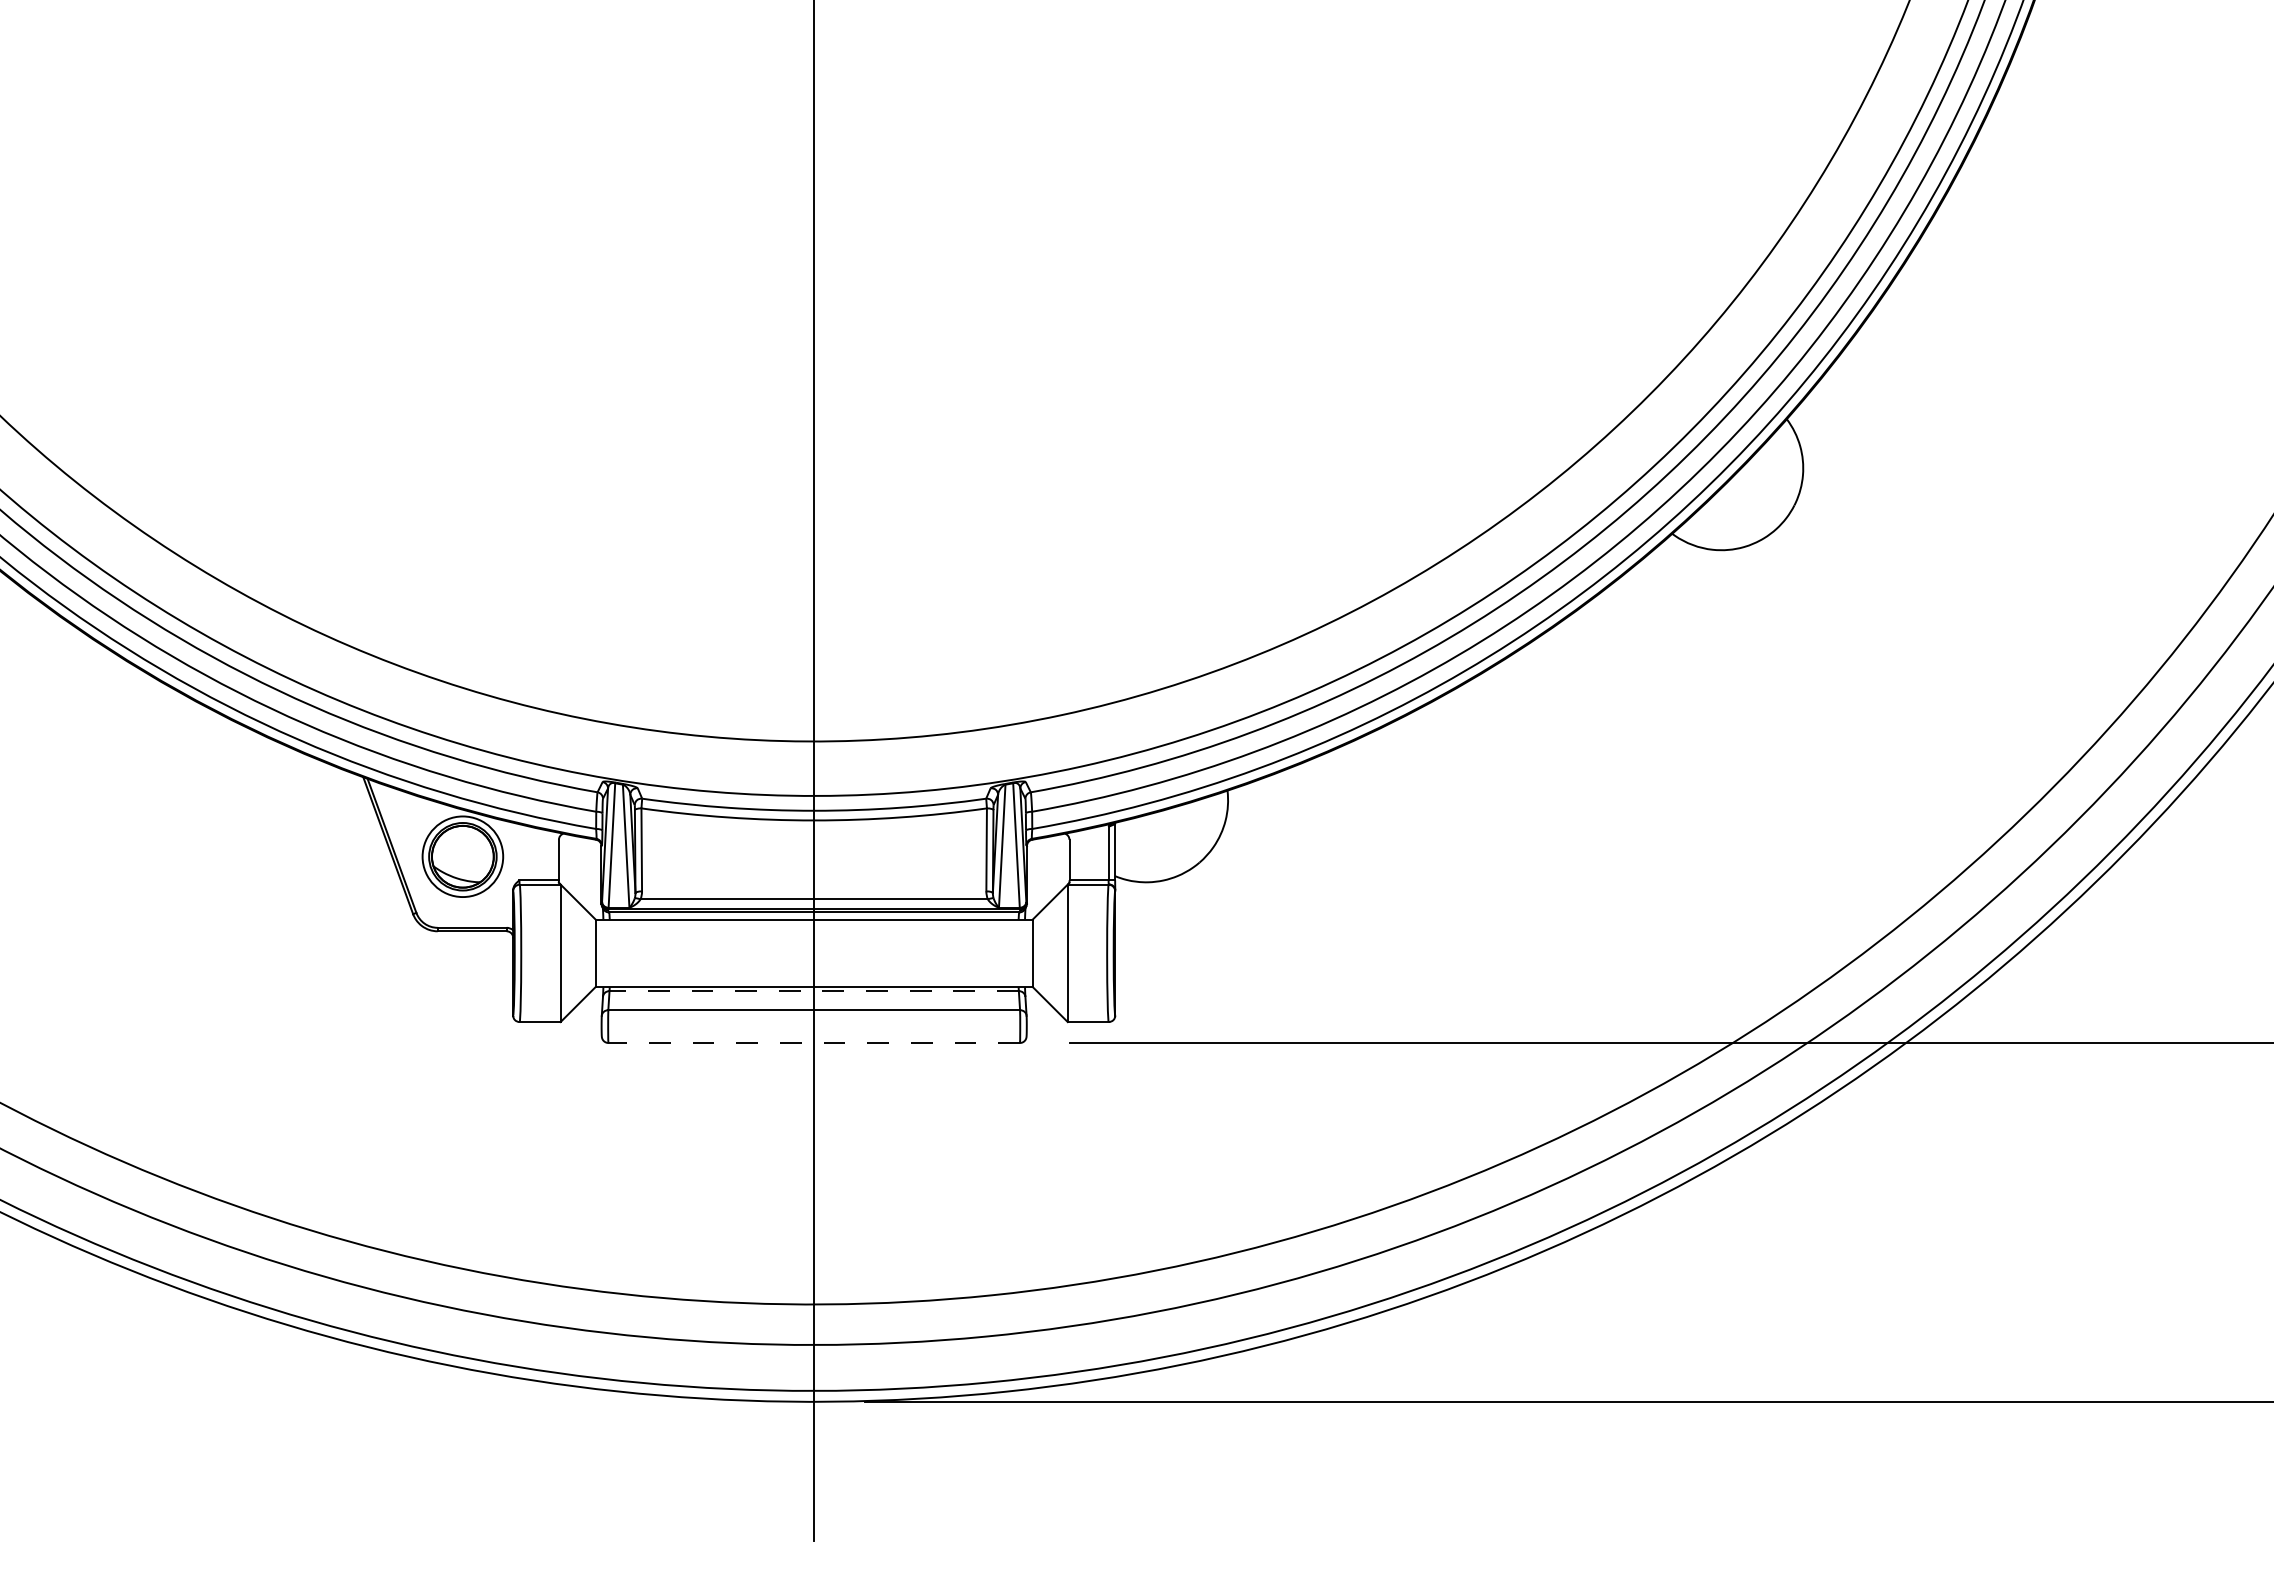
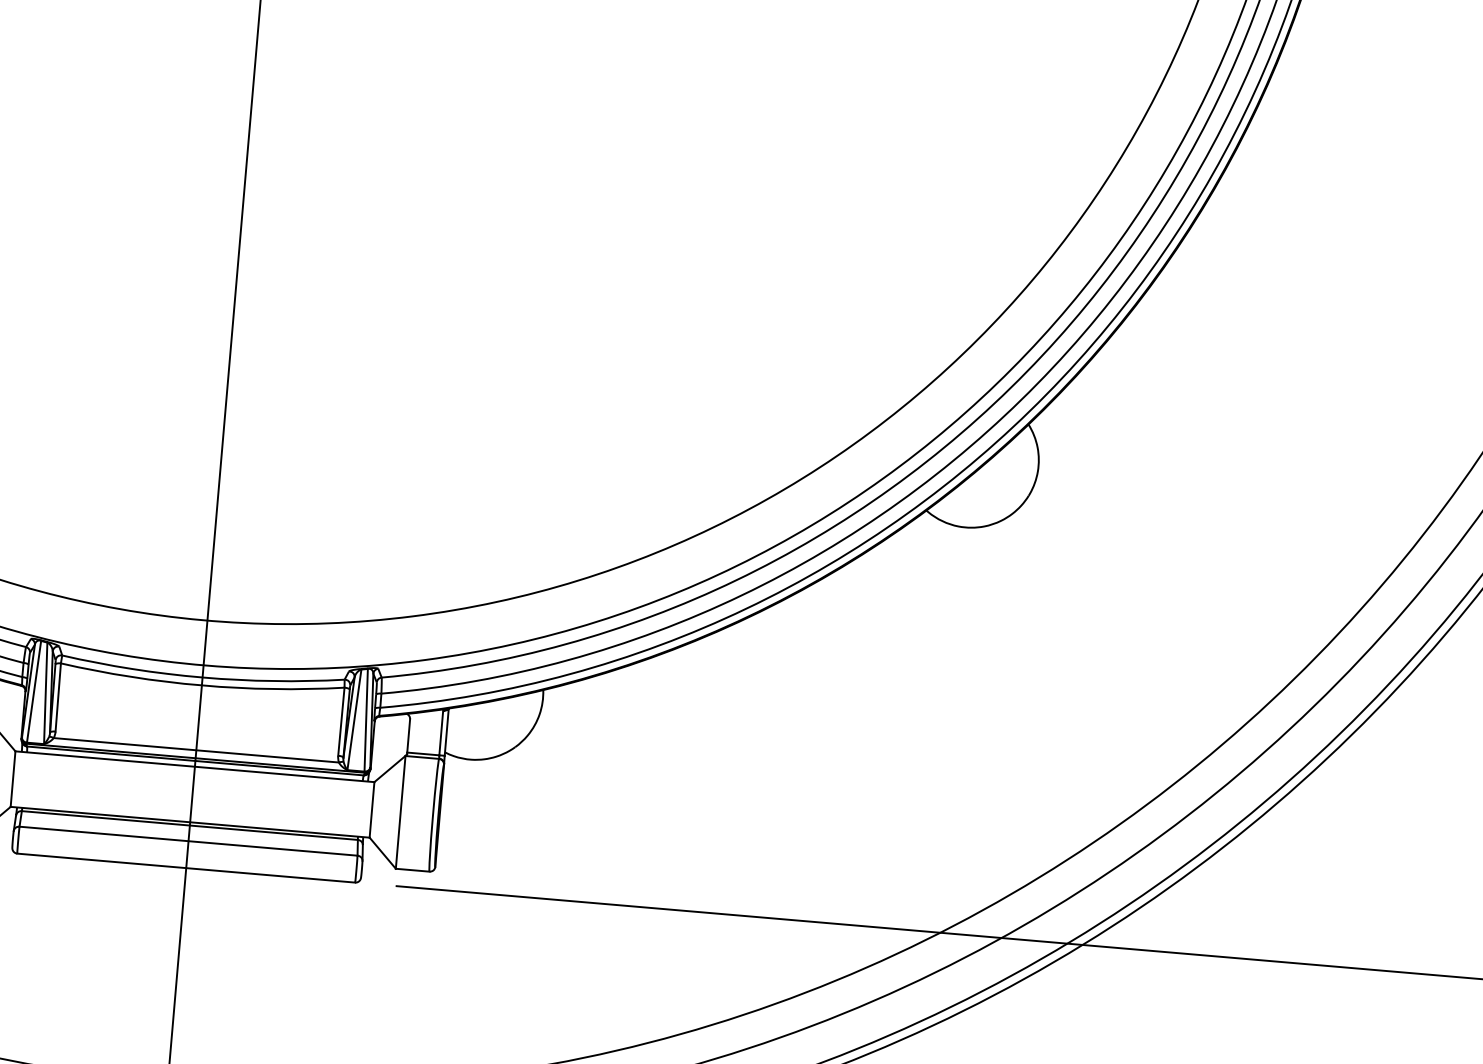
line: (814, 991) -> (190, 825), dashed -> solid
line: (814, 1042) -> (186, 867), dashed -> solid

